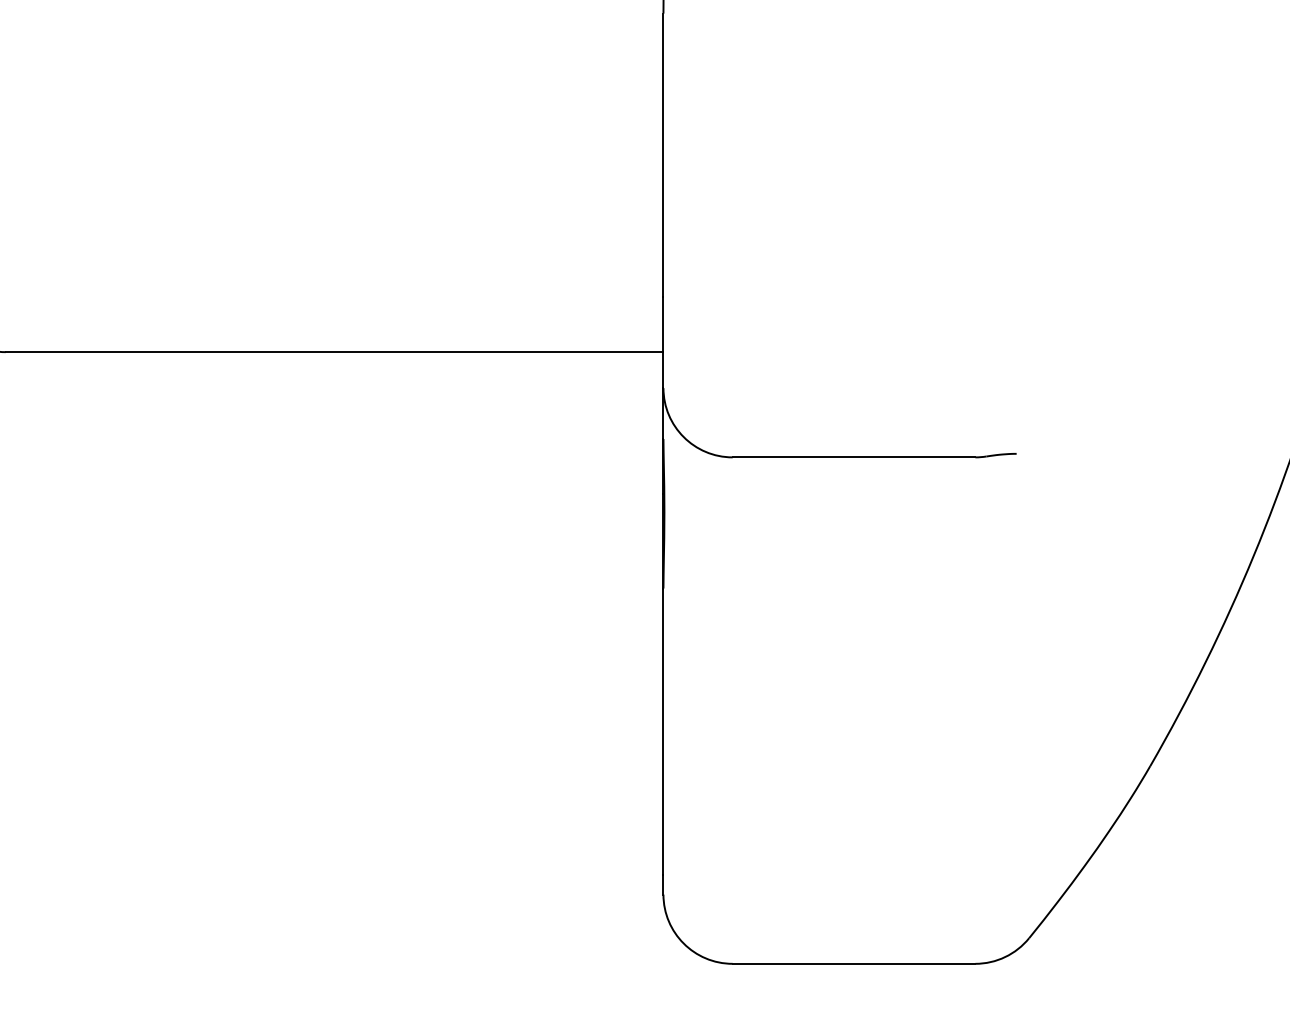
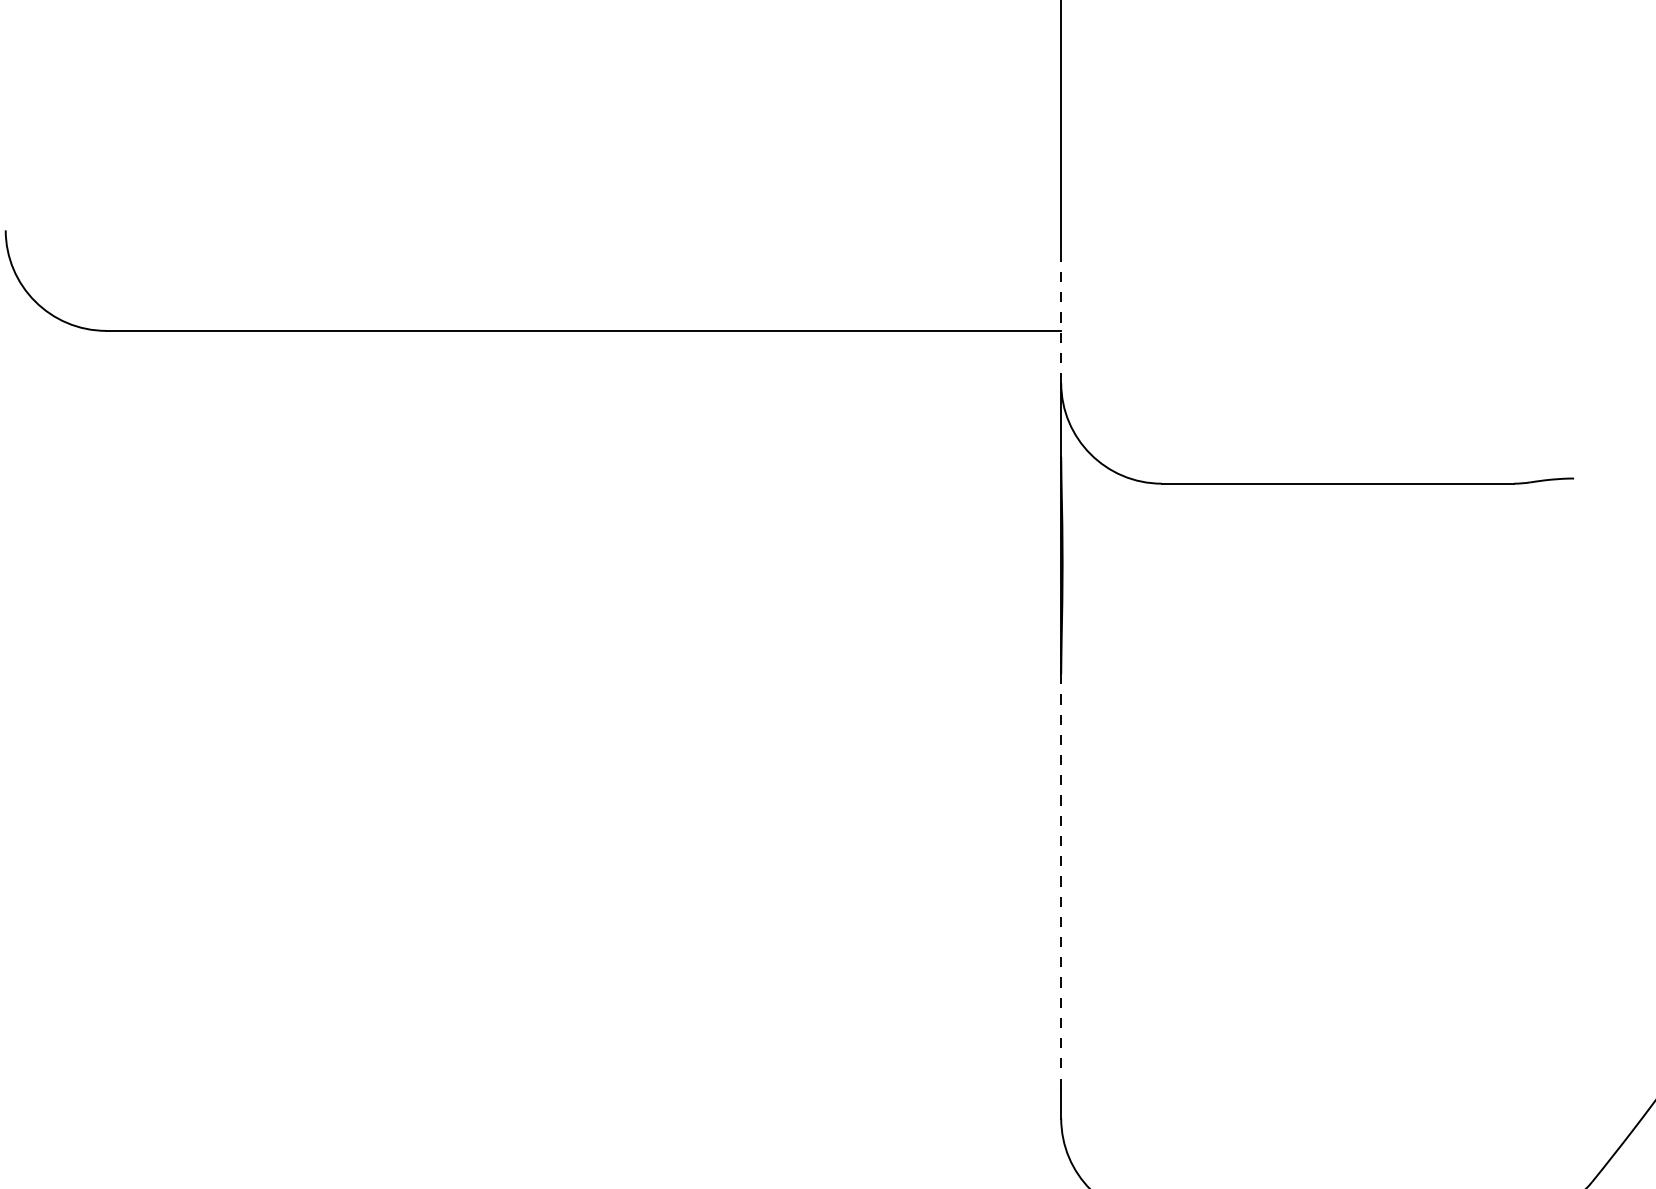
line: (663, 342) -> (1061, 316), solid -> dashed
line: (663, 731) -> (1061, 881), solid -> dashed

